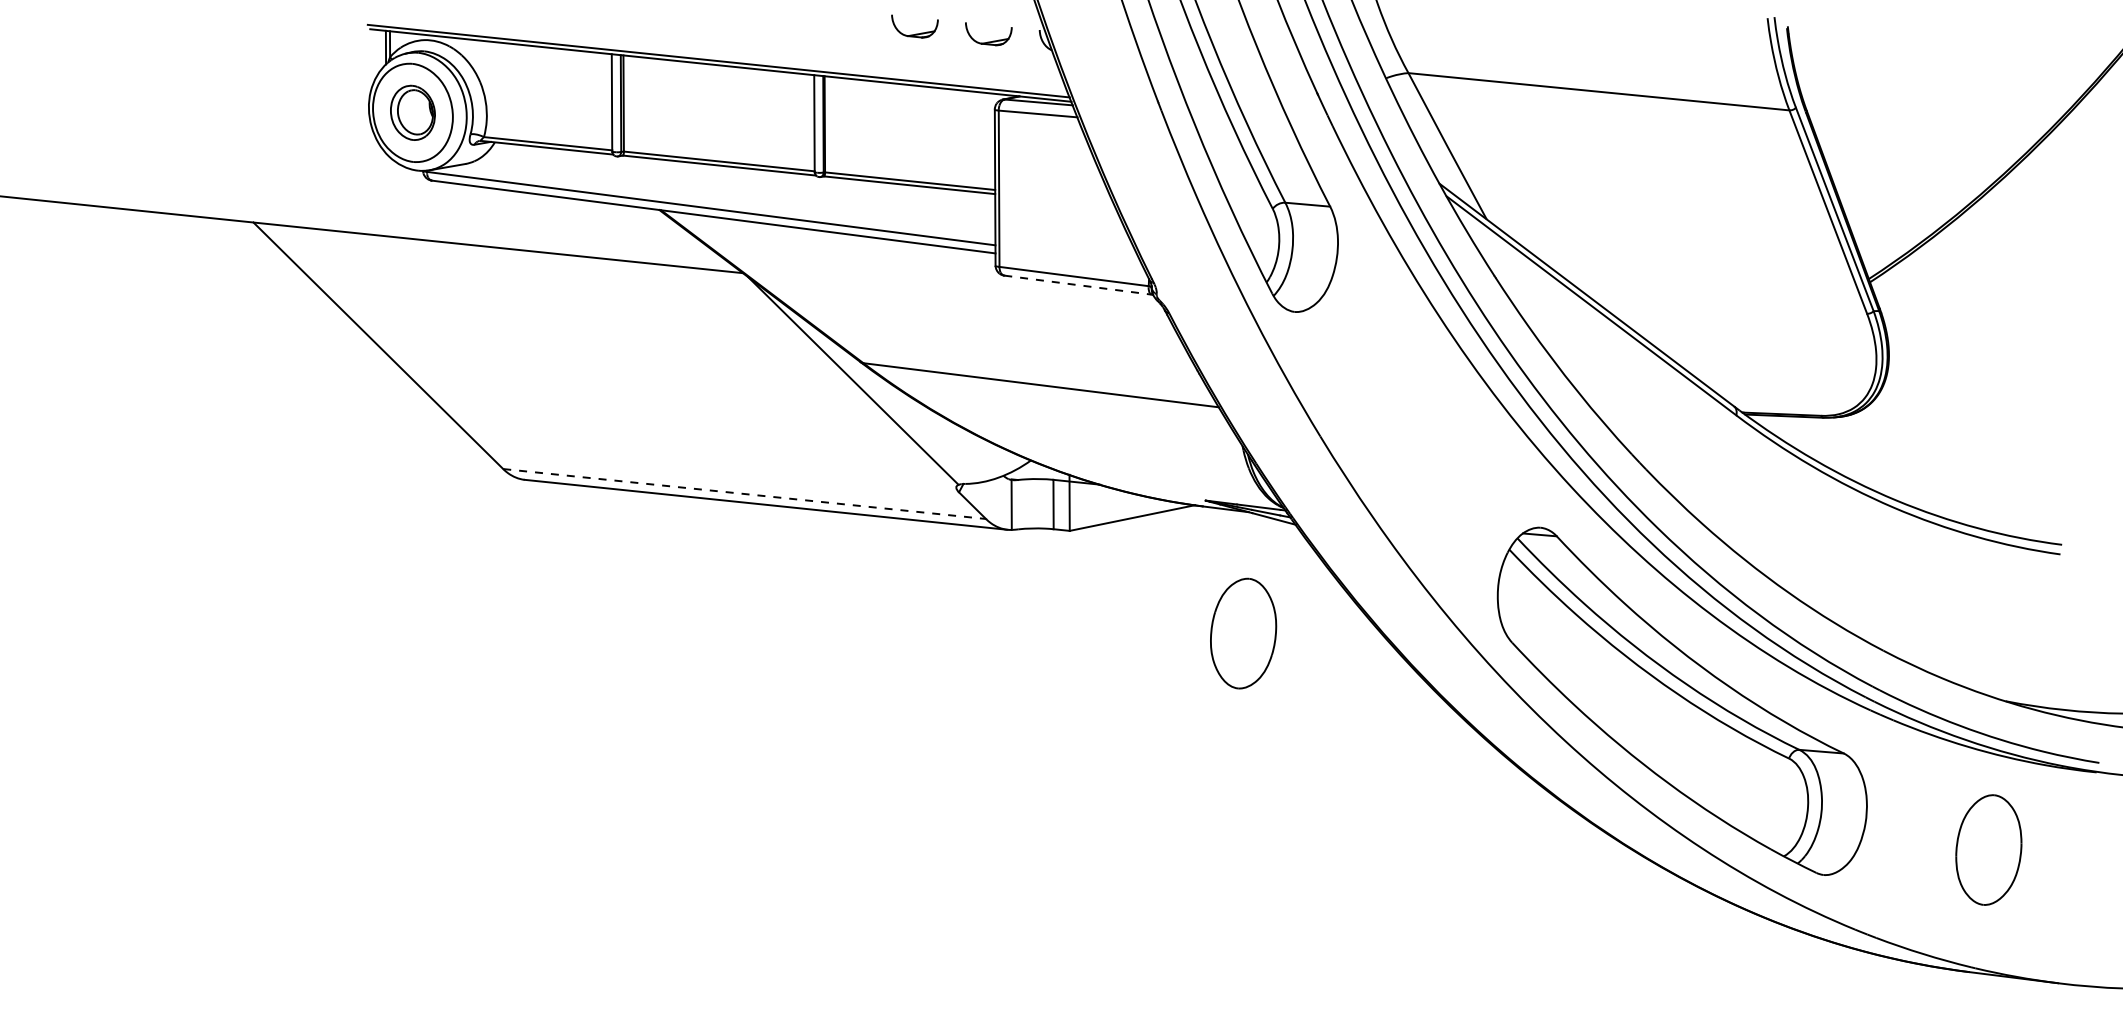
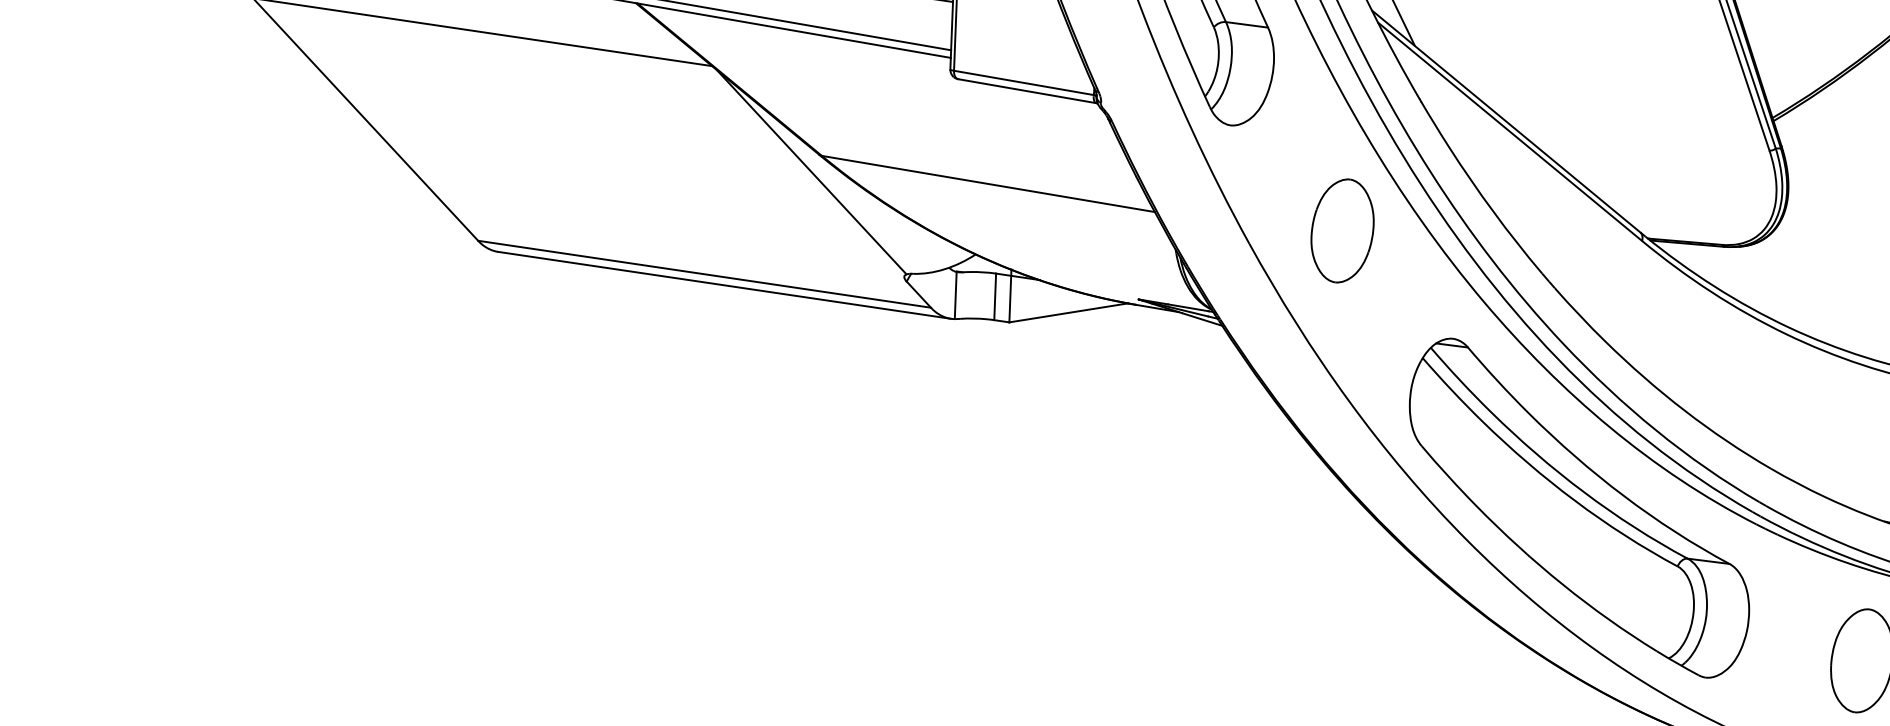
line: (1078, 285) -> (1027, 91), dashed -> solid
line: (744, 494) -> (704, 274), dashed -> solid
part: (1243, 633) -> (1342, 230), moved

